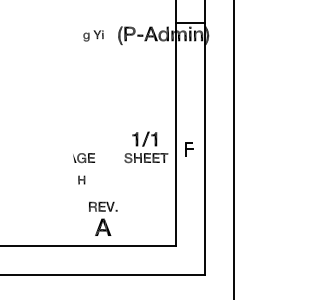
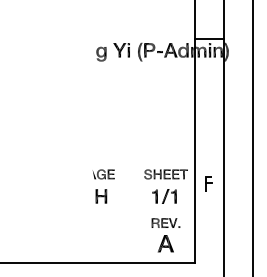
part: (93, 35) -> (113, 51), size x1.67
part: (144, 138) -> (164, 195), moved
part: (189, 149) -> (209, 183), moved
part: (81, 179) -> (101, 195), size x1.67
part: (103, 218) -> (166, 234), moved

